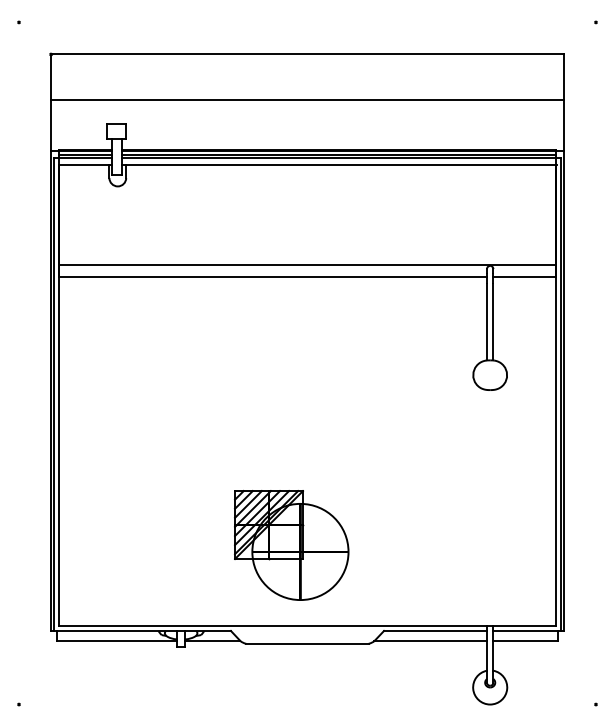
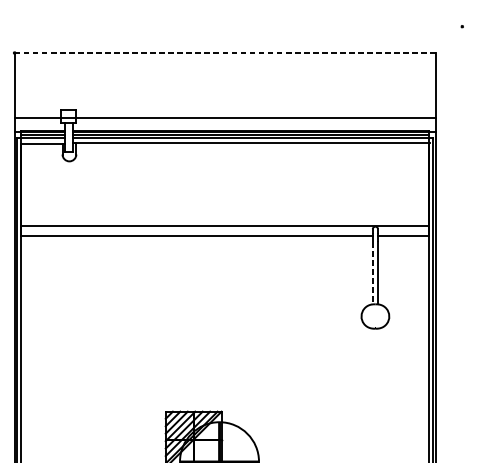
line: (307, 54) -> (225, 53), solid -> dashed
line: (307, 100) -> (225, 117), moved
line: (486, 322) -> (372, 273), solid -> dashed

